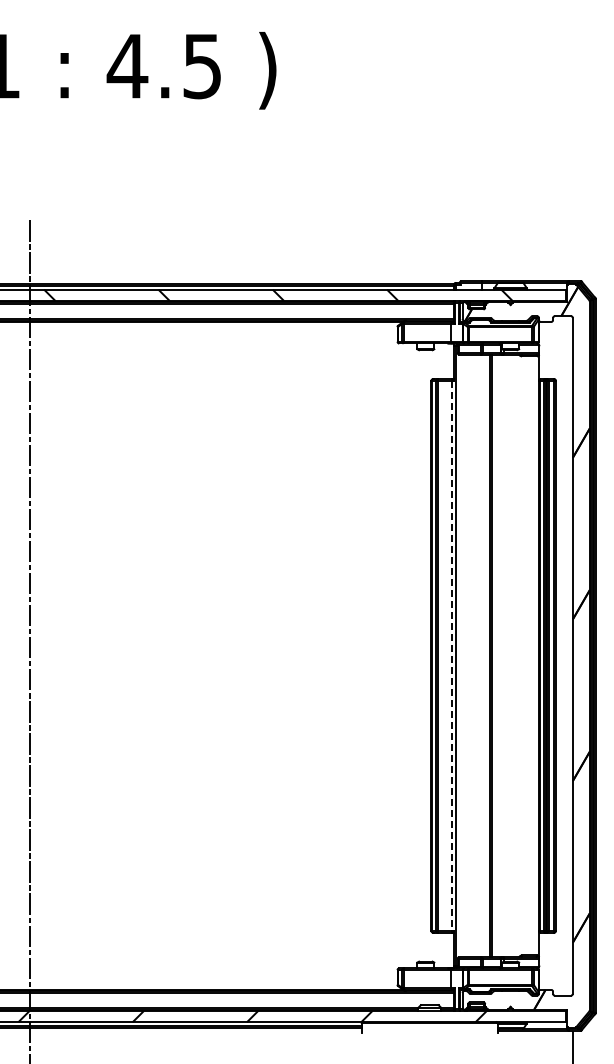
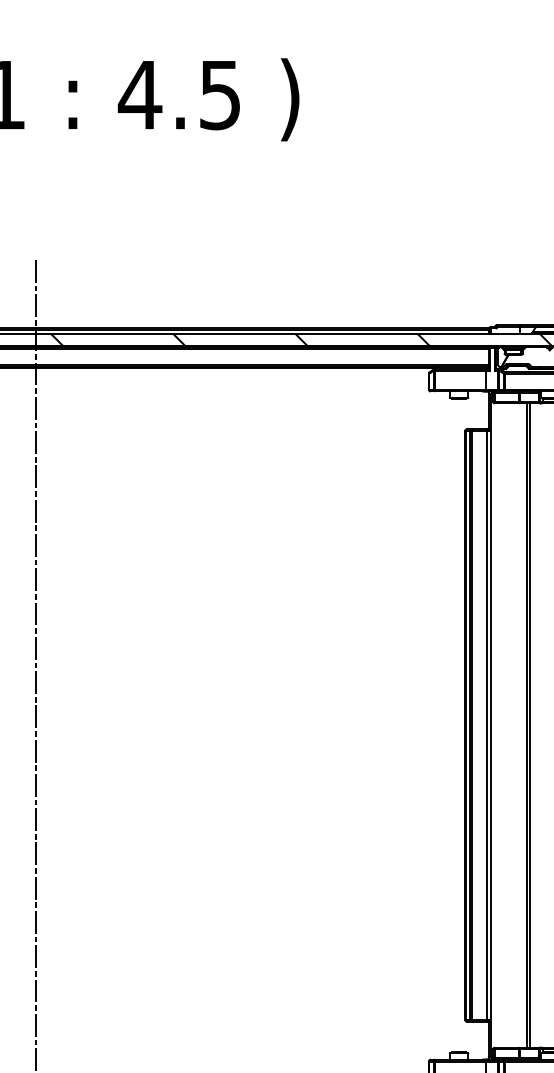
line: (451, 656) -> (486, 726), dashed -> solid

